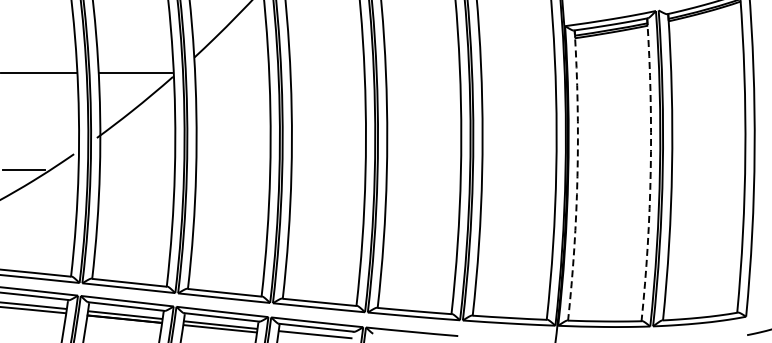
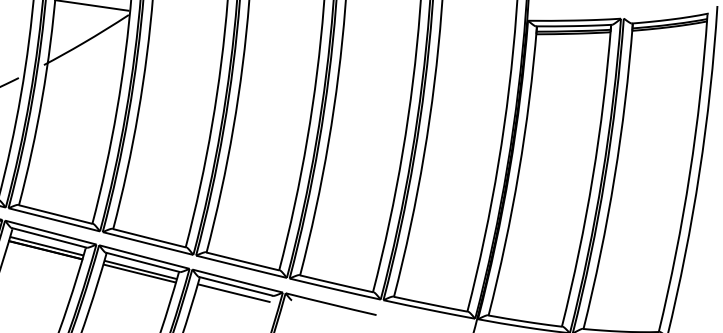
arc: (650, 170) -> (592, 177), dashed -> solid
arc: (577, 176) -> (518, 172), dashed -> solid

